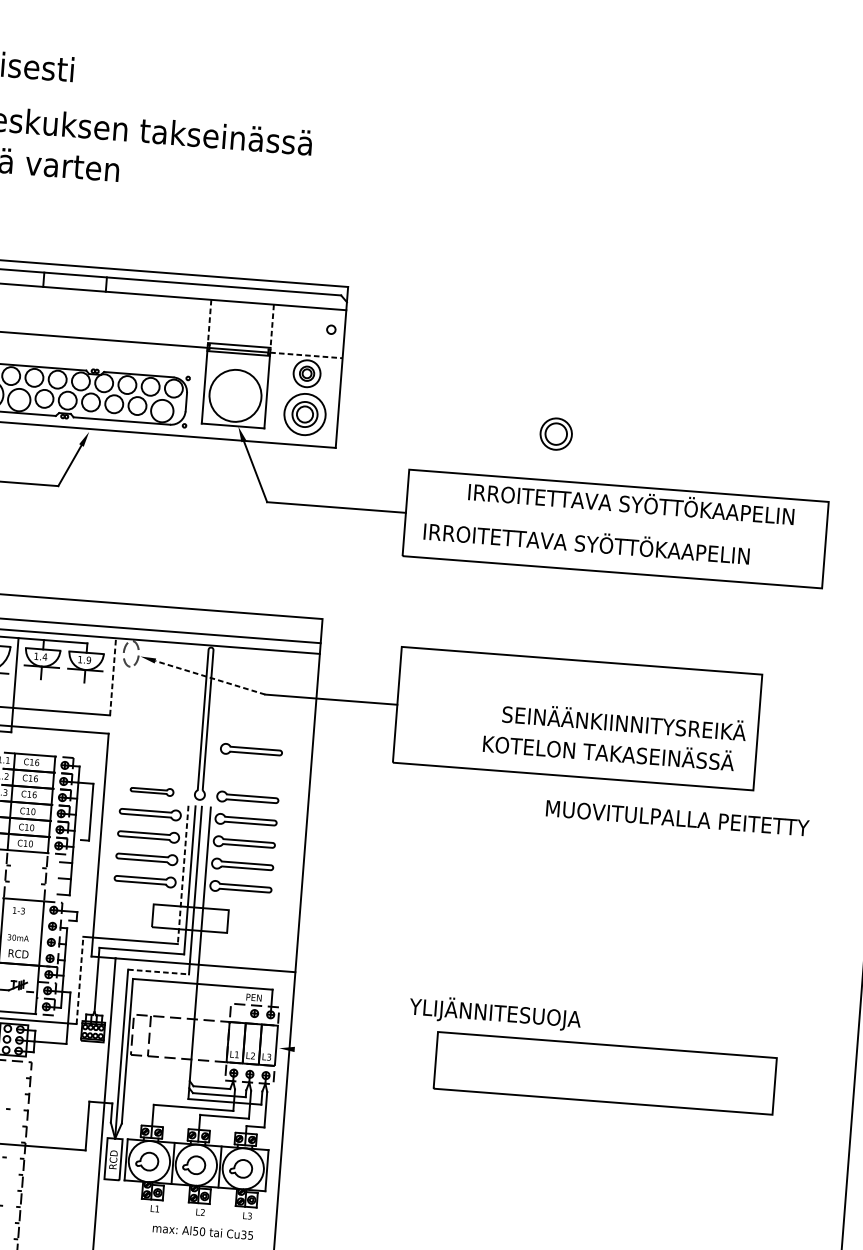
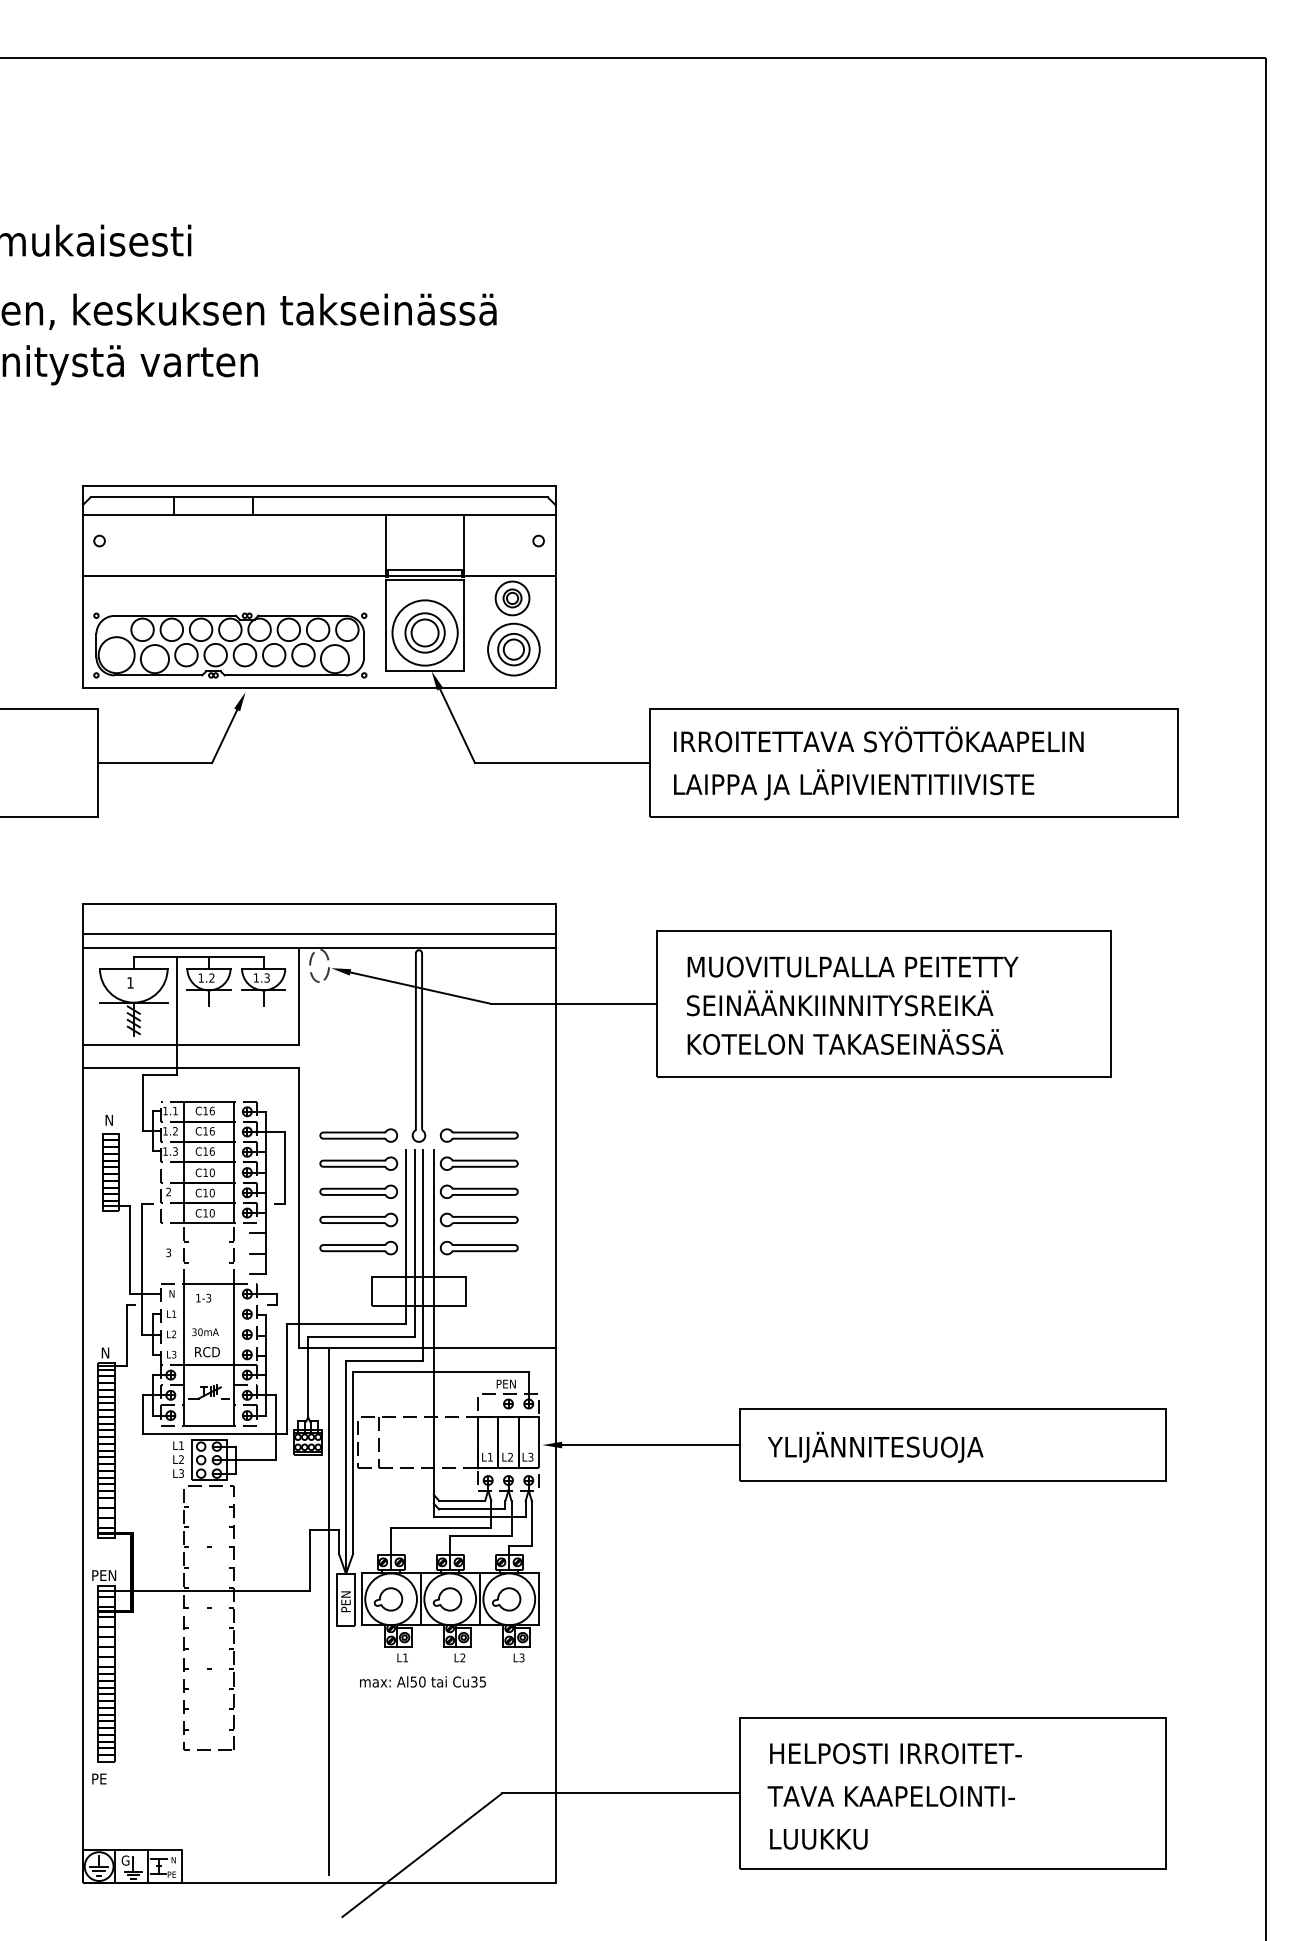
line: (209, 321) -> (385, 542), dashed -> solid
line: (272, 326) -> (464, 542), dashed -> solid
line: (306, 355) -> (509, 575), dashed -> solid
part: (555, 433) -> (424, 632), moved
text: (631, 502) -> (878, 739), moved
text: (587, 544) -> (879, 784), IRROITETTAVA SYÖTTÖKAAPELIN -> LAIPPA JA LÄPIVIENTITIIVISTE
text: (44, 656) -> (211, 977), 1.4 -> 1.2
text: (88, 659) -> (266, 977), 1.9 -> 1.3
line: (112, 676) -> (298, 996), dashed -> solid
line: (210, 678) -> (420, 988), dashed -> solid
text: (624, 721) -> (840, 1003), moved
part: (250, 750) -> (478, 1075), removed
text: (608, 751) -> (845, 1041), moved
part: (151, 791) -> (358, 1135), size x1.43
text: (677, 817) -> (852, 966), moved
line: (182, 874) -> (405, 1237), dashed -> solid
line: (158, 972) -> (384, 1361), dashed -> solid
line: (79, 980) -> (286, 1379), dashed -> solid
text: (495, 1012) -> (875, 1446), moved
line: (364, 1055) -> (650, 1445), added
text: (113, 1158) -> (345, 1599), RCD -> PEN
text: (202, 1231) -> (422, 1681), moved

